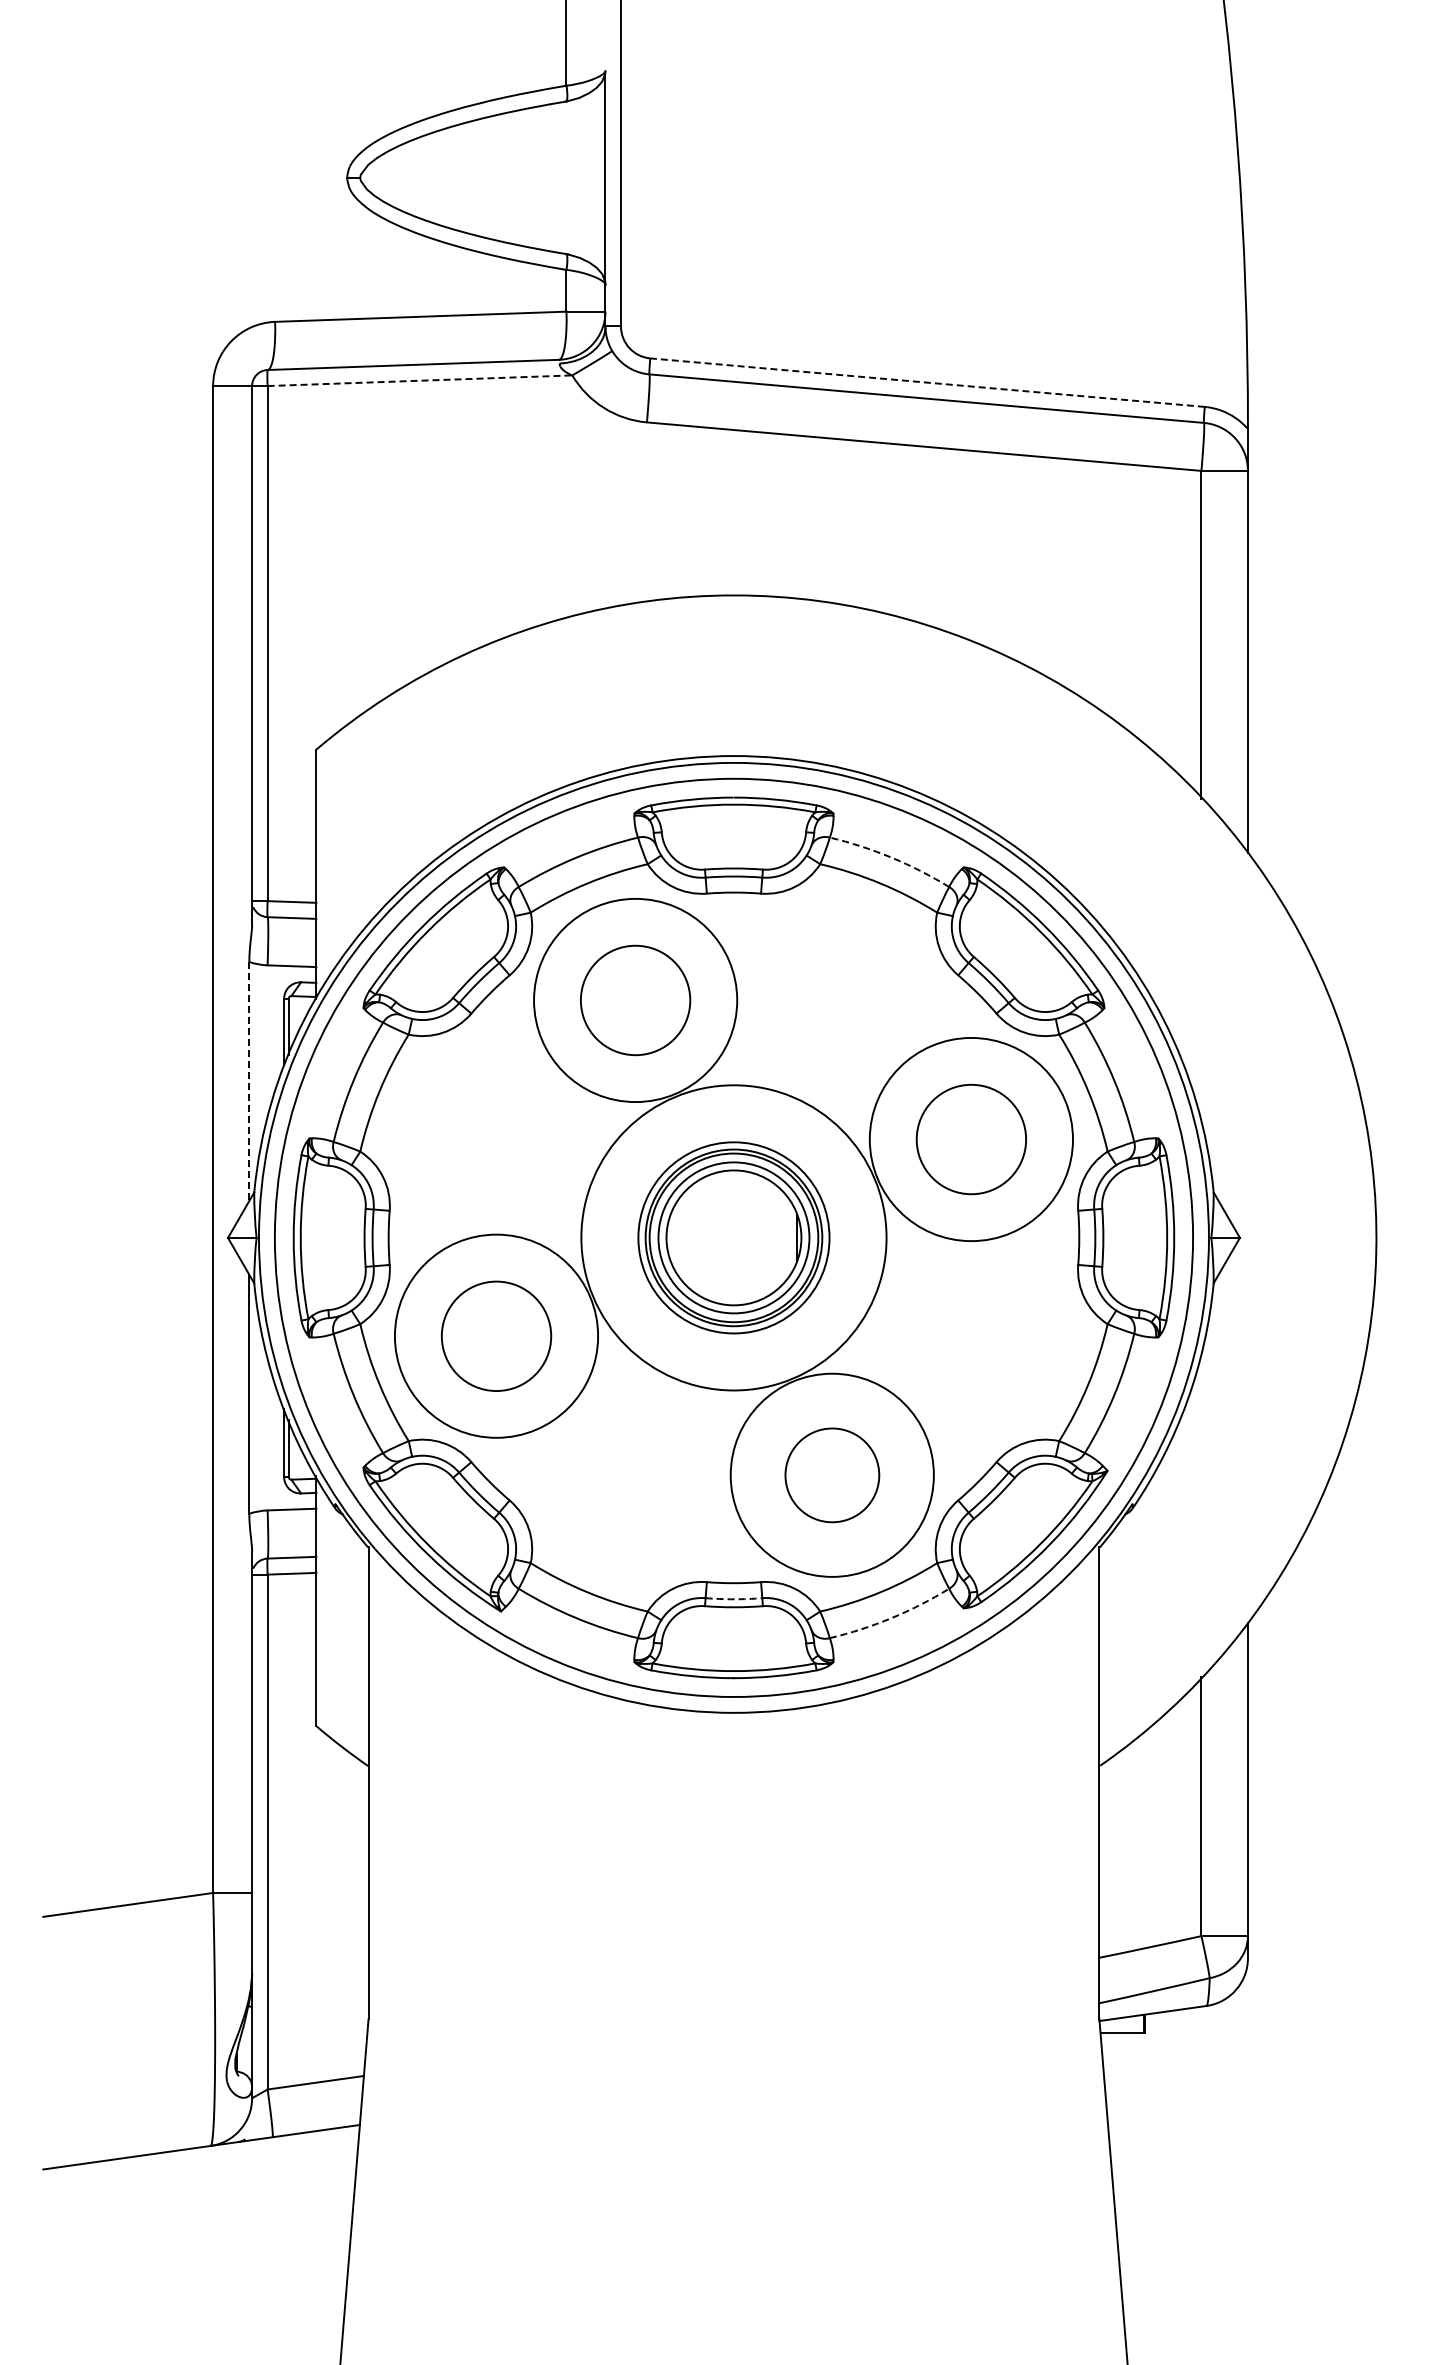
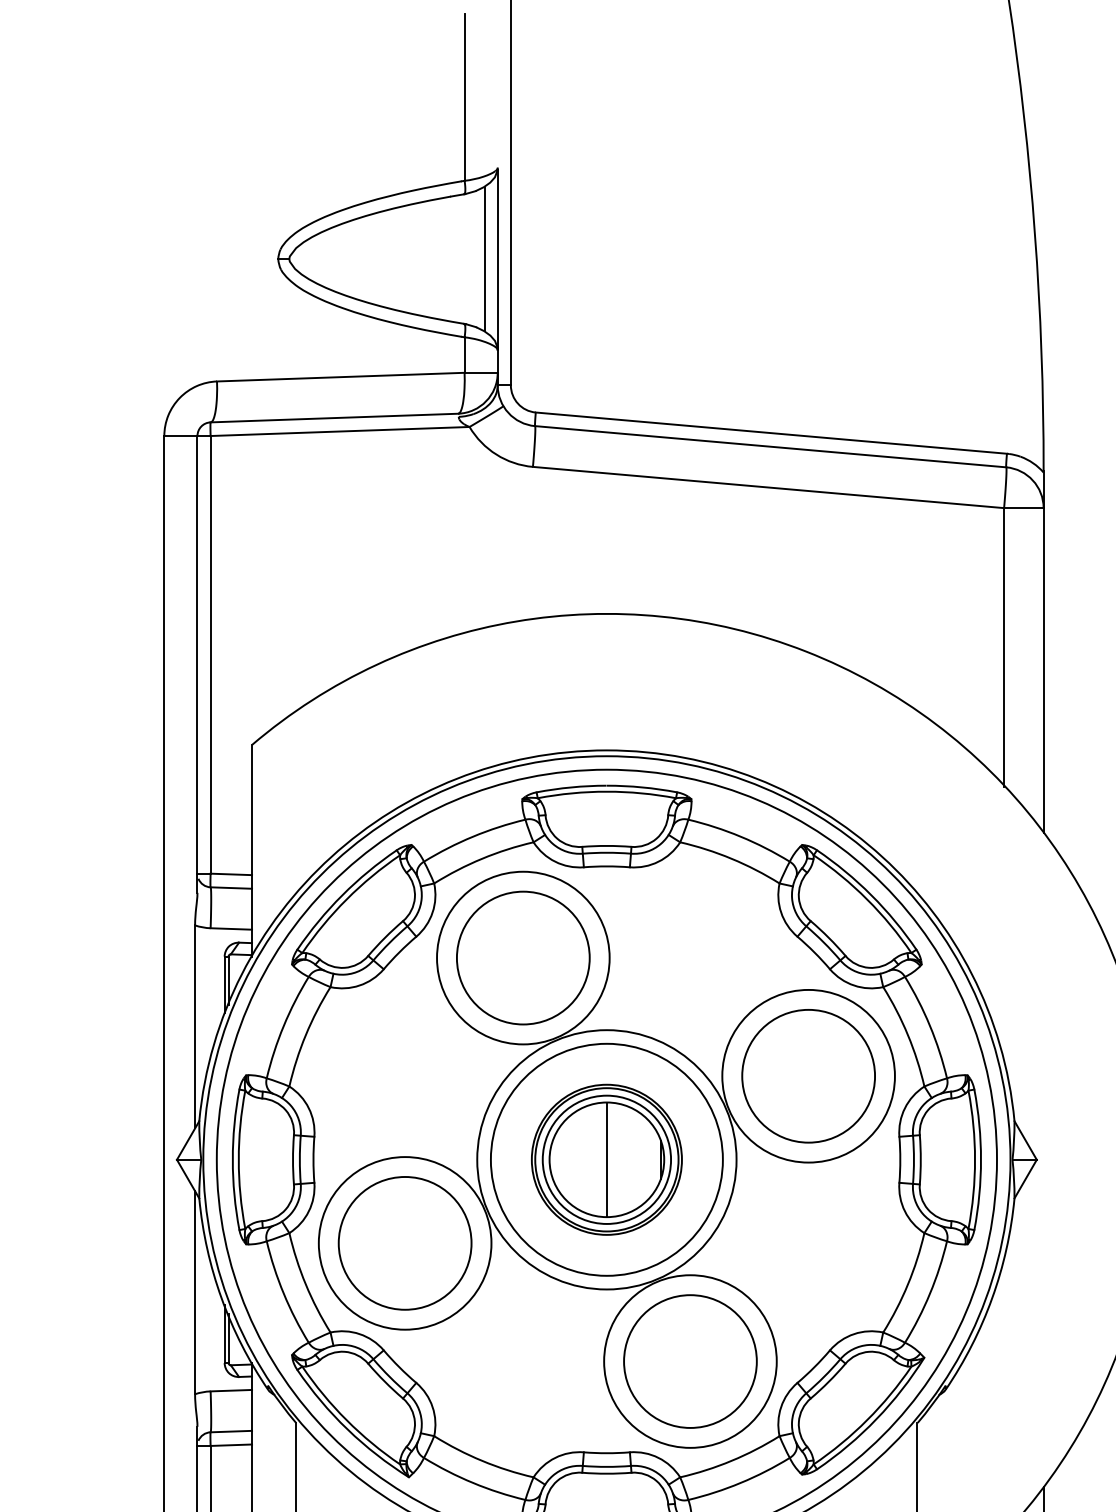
line: (589, 177) -> (484, 258), added
line: (420, 380) -> (340, 431), dashed -> solid
line: (927, 382) -> (771, 432), dashed -> solid
arc: (891, 857) -> (740, 836), dashed -> solid
circle: (635, 1000) -> (523, 958), size x1.43
line: (249, 1082) -> (195, 1027), dashed -> solid
circle: (971, 1139) -> (808, 1076), size x1.43
circle: (733, 1237) -> (606, 1159), size x1.43
line: (733, 1237) -> (606, 1159), added
circle: (496, 1336) -> (405, 1243), size x1.43
circle: (832, 1475) -> (690, 1361), size x1.67
arc: (733, 1599) -> (606, 1467), dashed -> solid
arc: (891, 1618) -> (740, 1483), dashed -> solid

